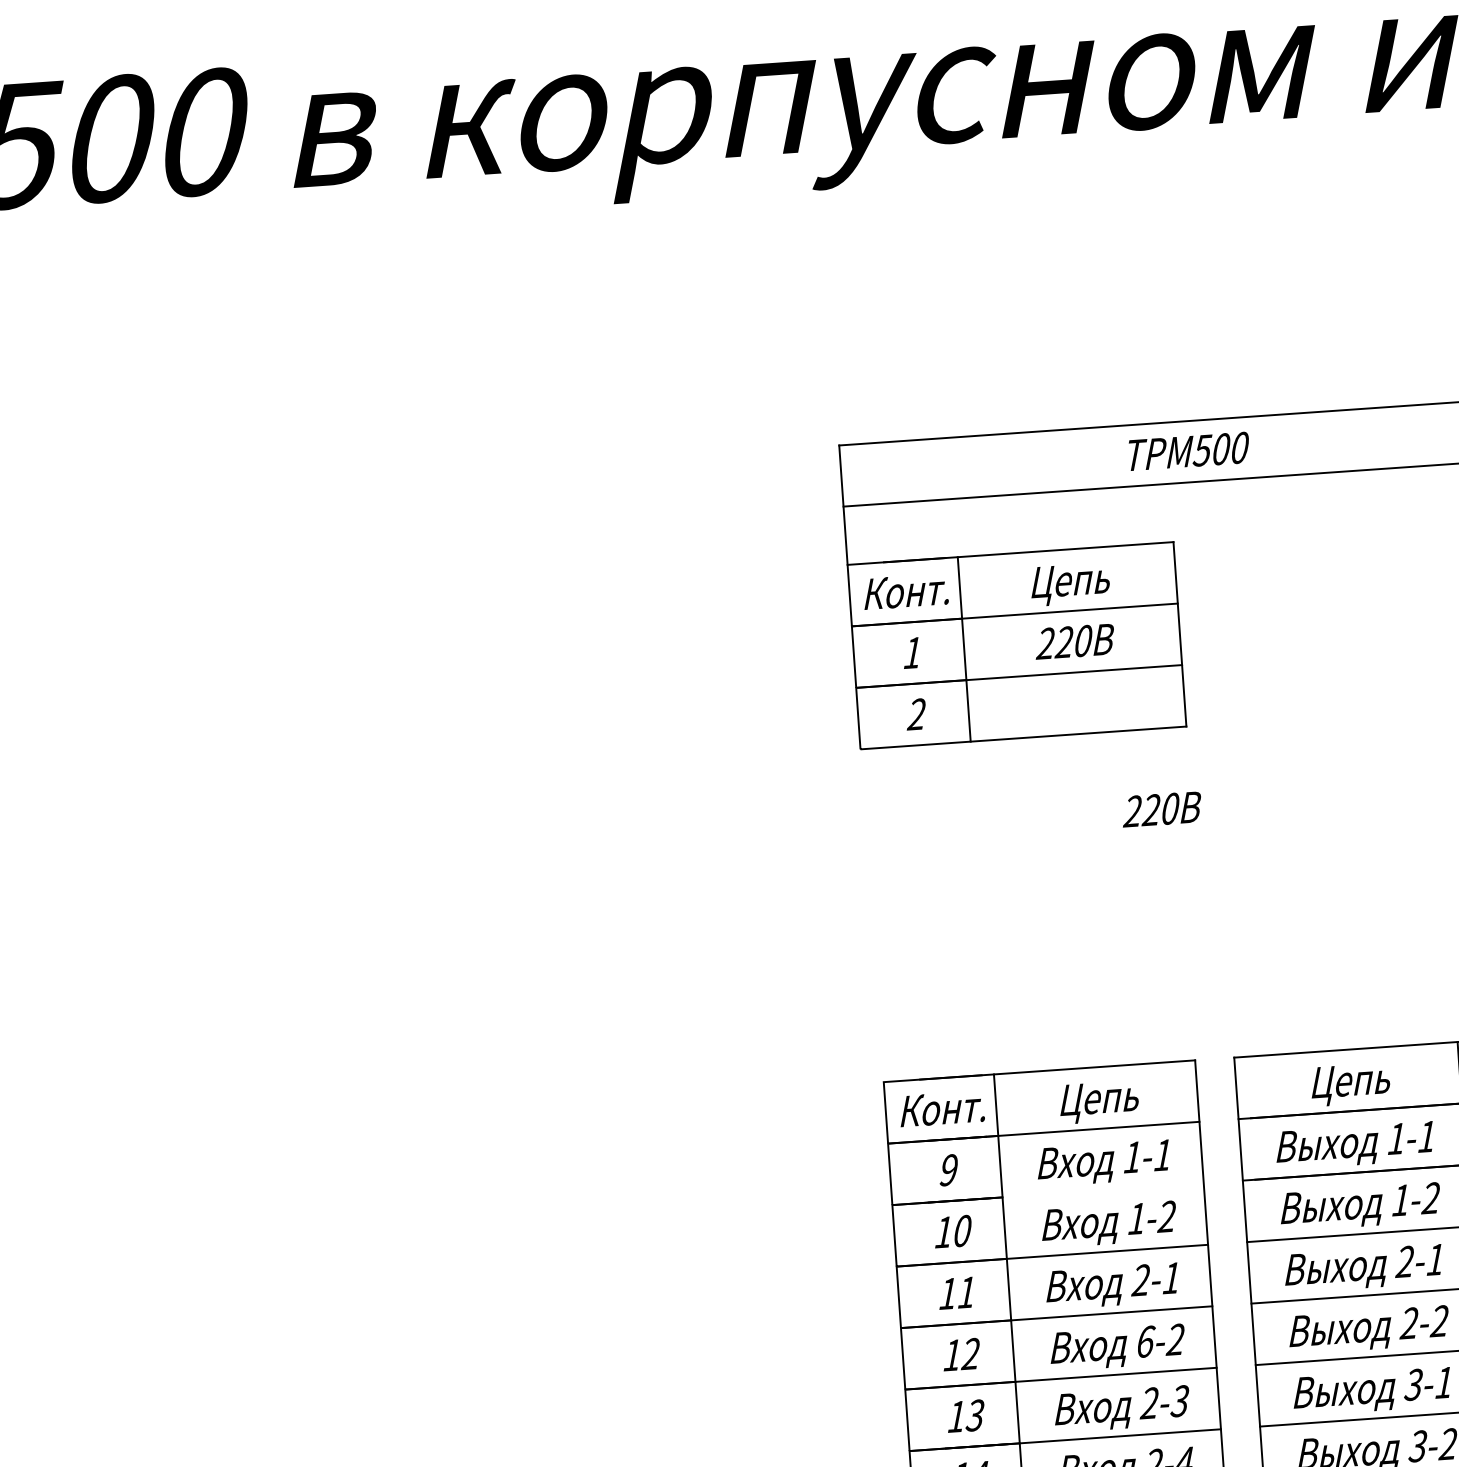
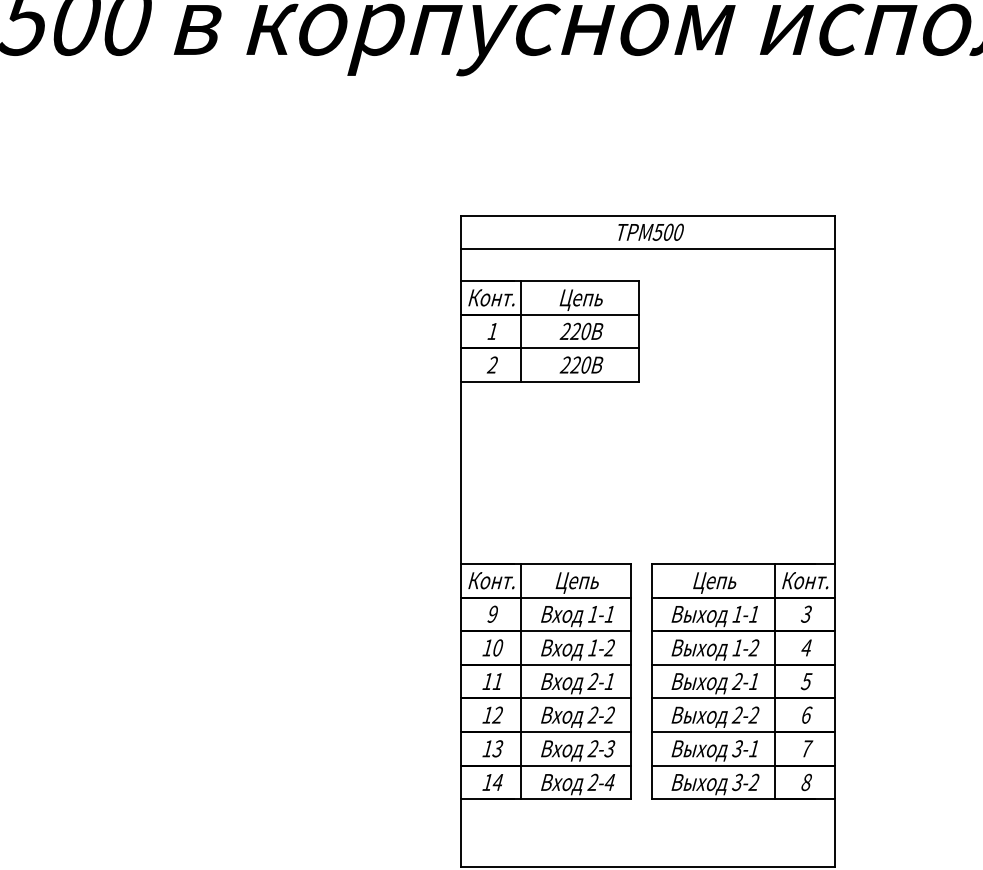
text: (1161, 808) -> (581, 364), moved
line: (871, 915) -> (460, 472), added
line: (1103, 1190) -> (576, 631), added
text: (1145, 1340) -> (593, 714), 6-2 -> 2-2

